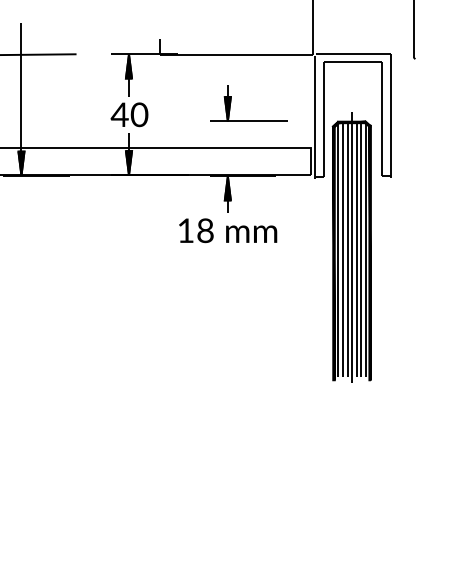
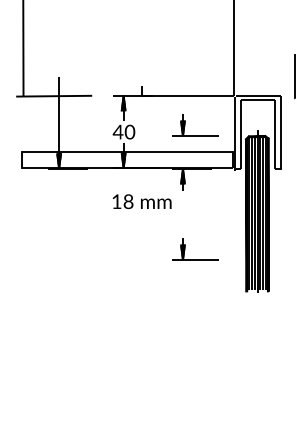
text: (227, 230) -> (141, 201), moved
part: (232, 310) -> (185, 249), added

